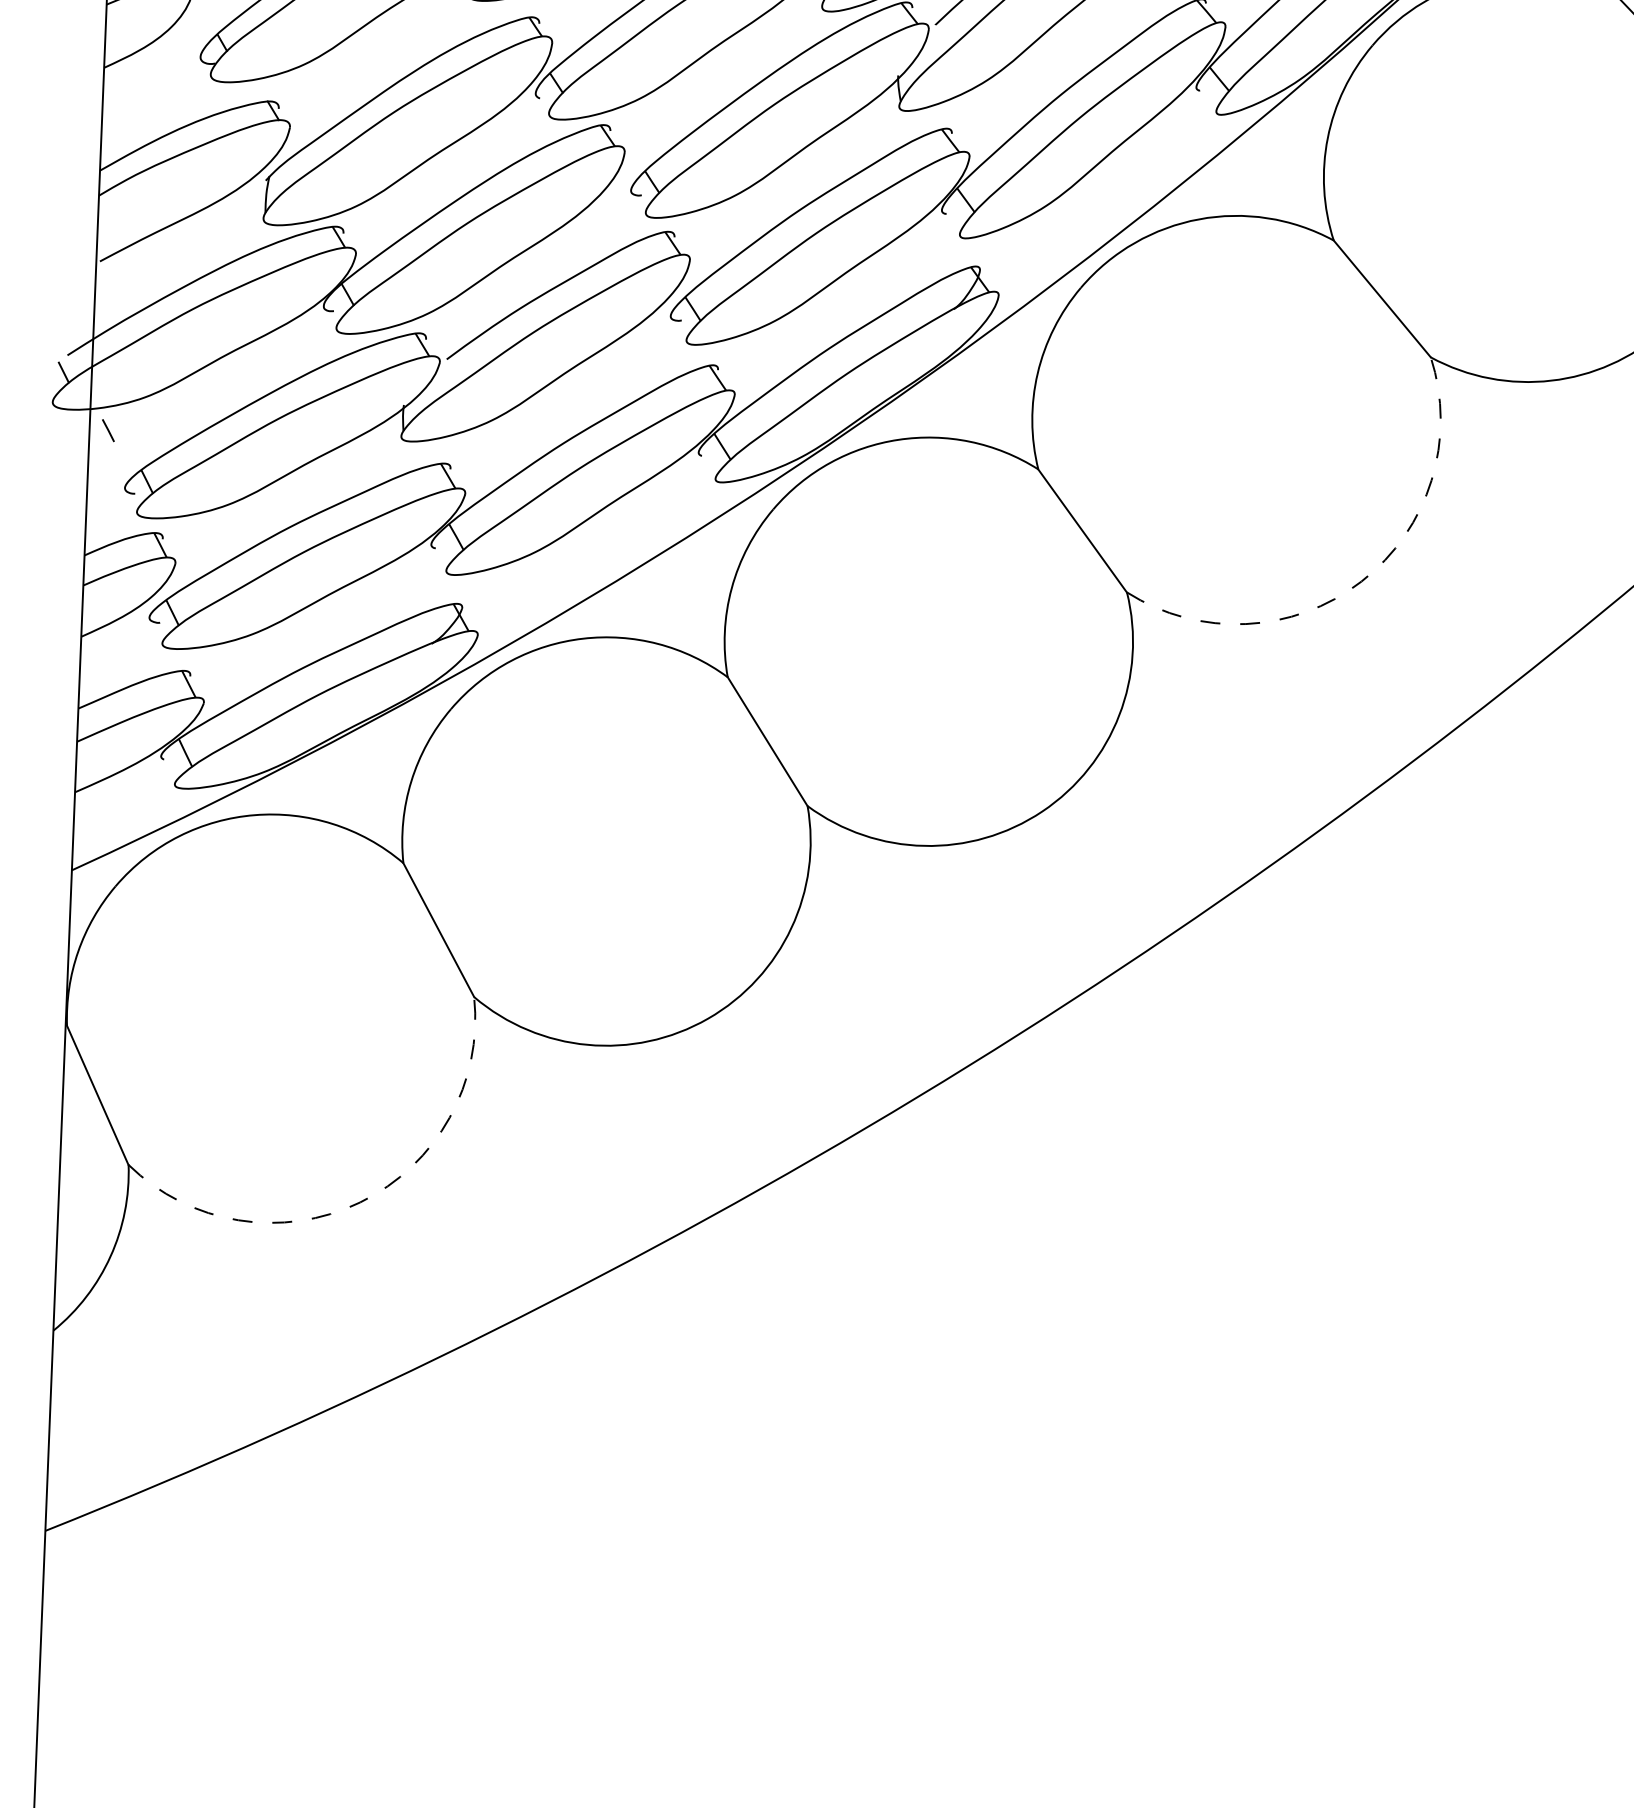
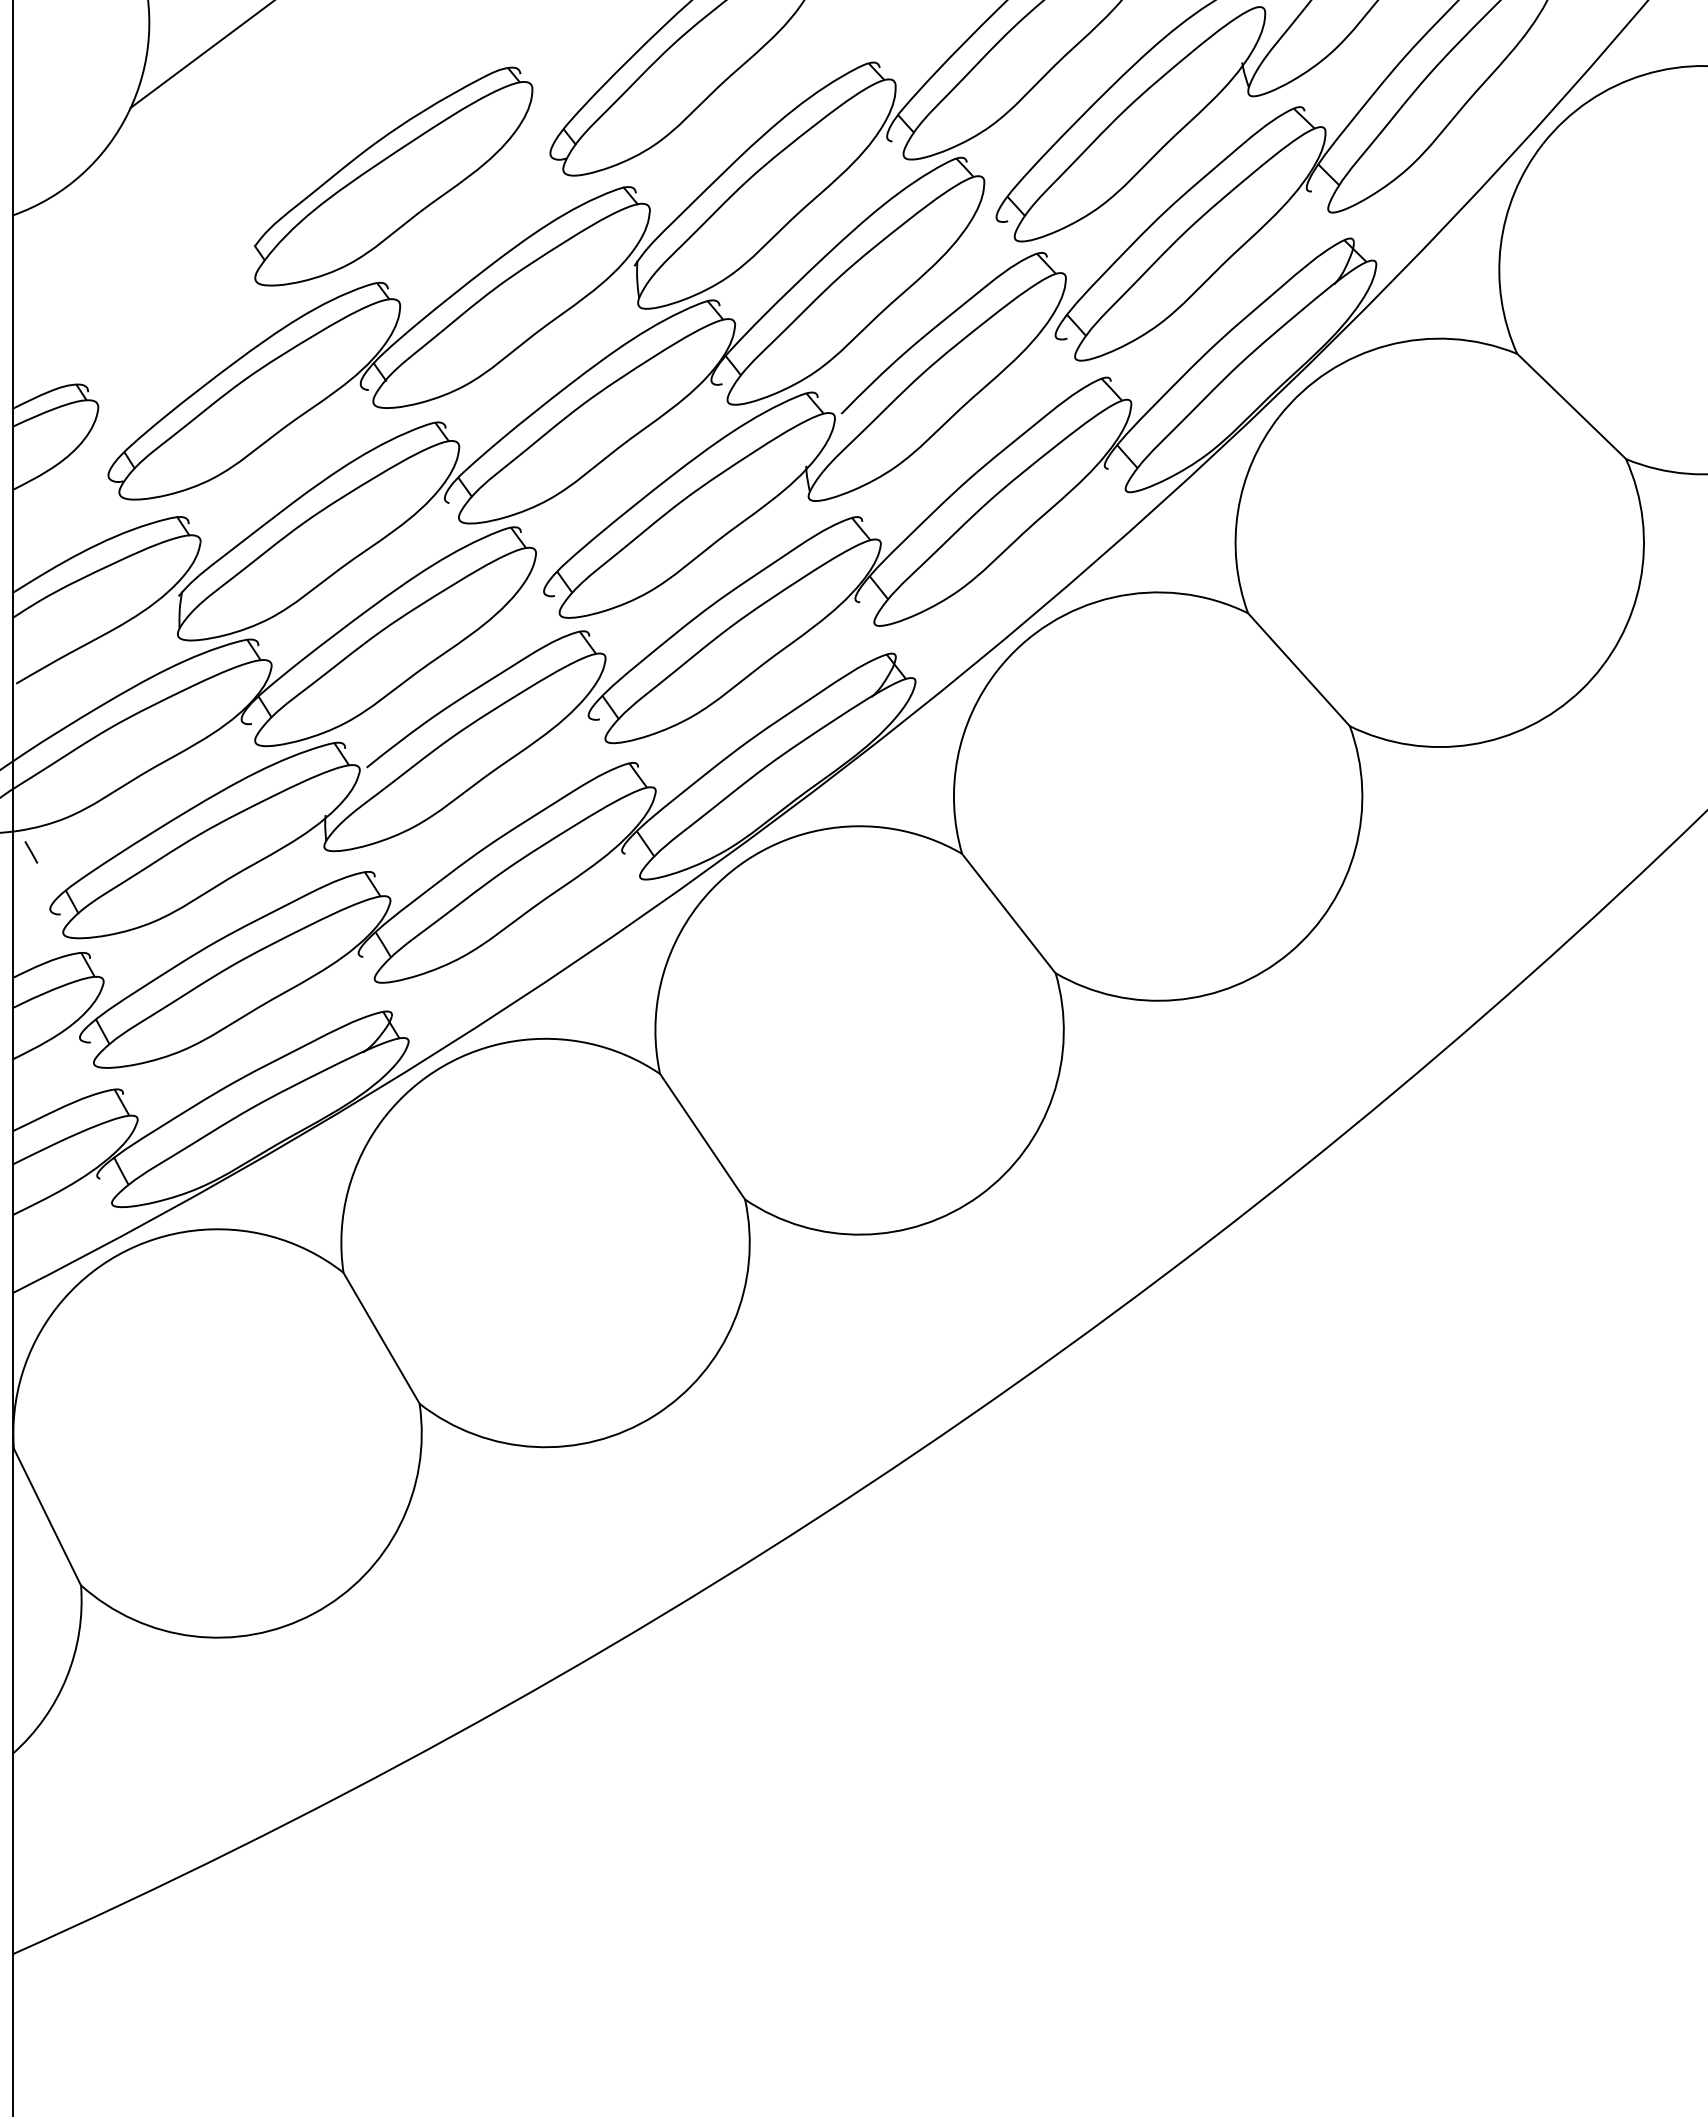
arc: (1361, 581) -> (1289, 952), dashed -> solid
arc: (359, 1202) -> (313, 1613), dashed -> solid

